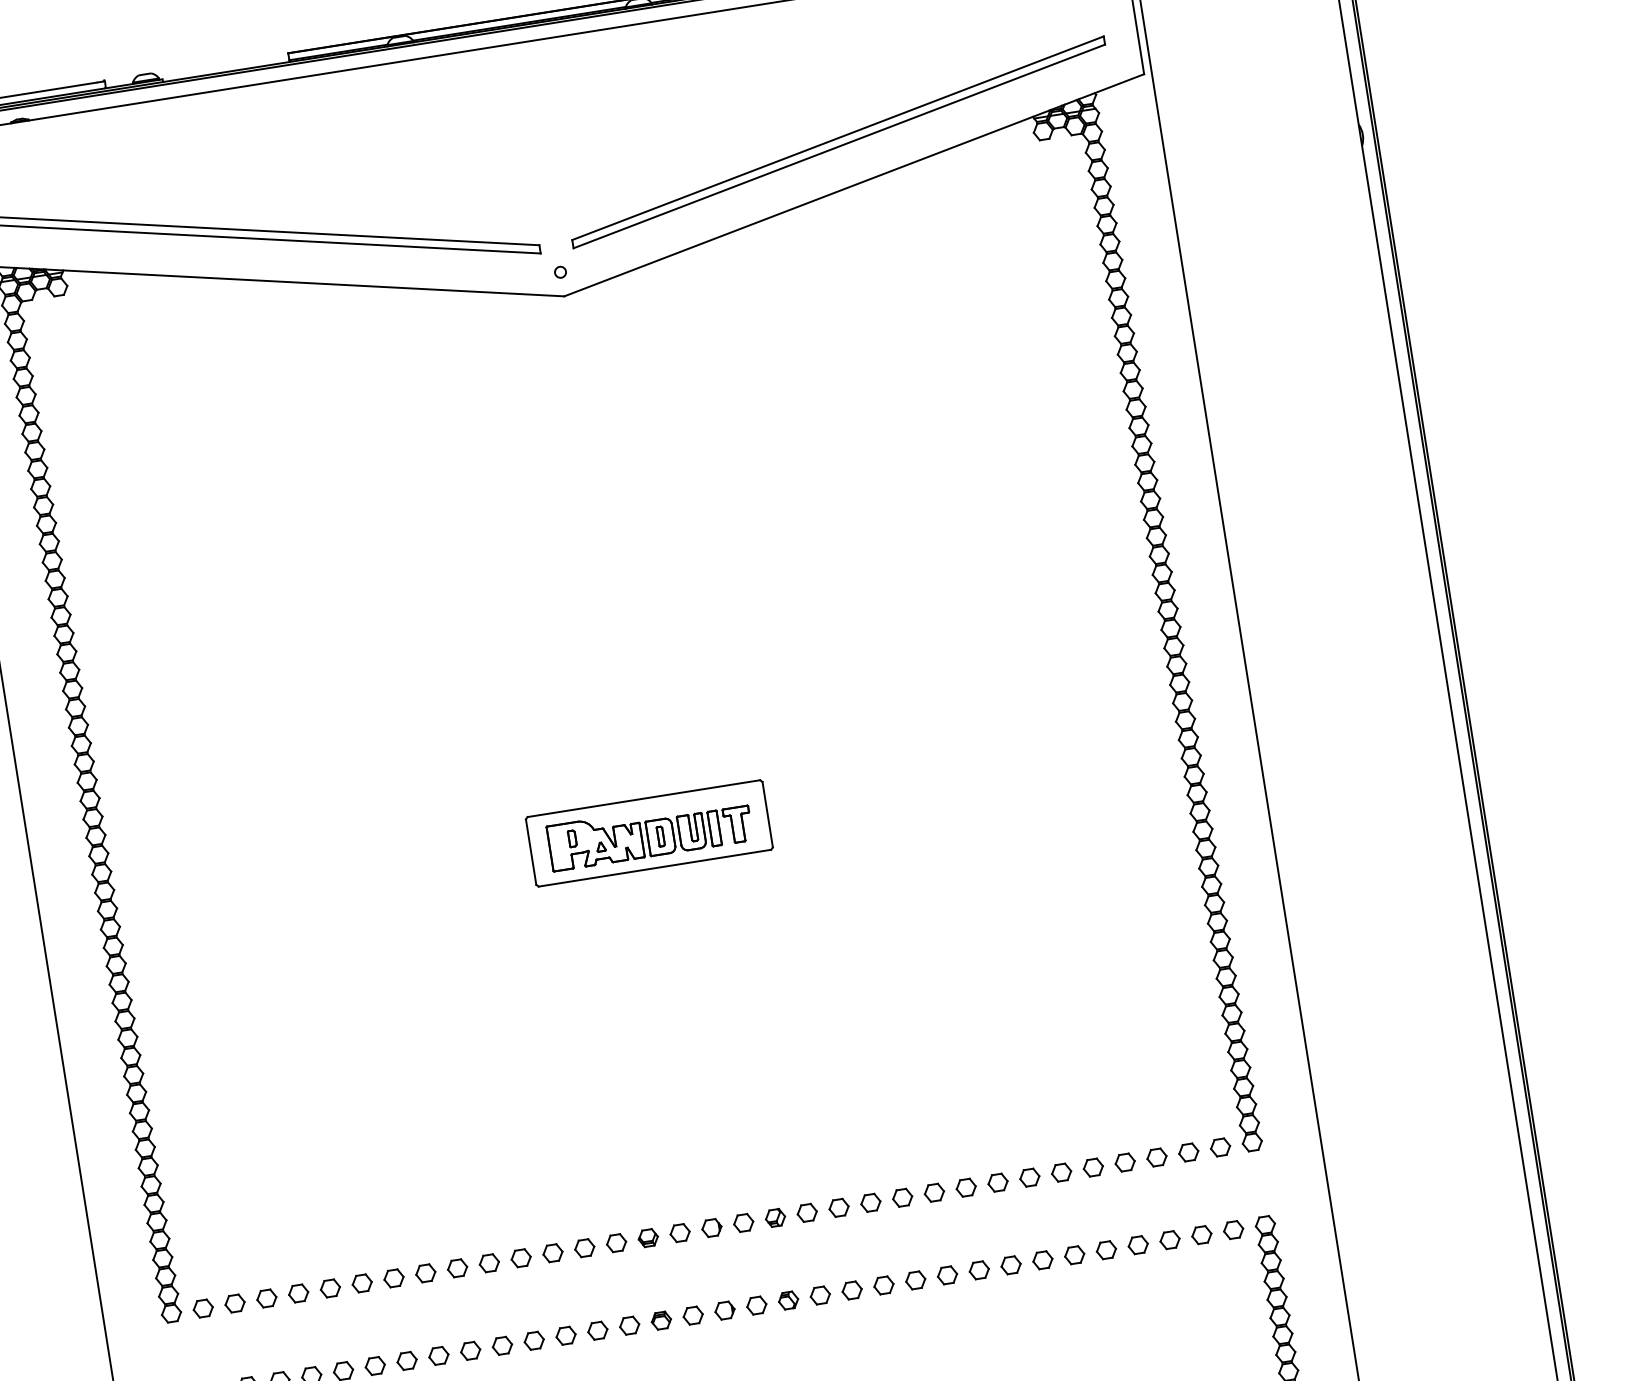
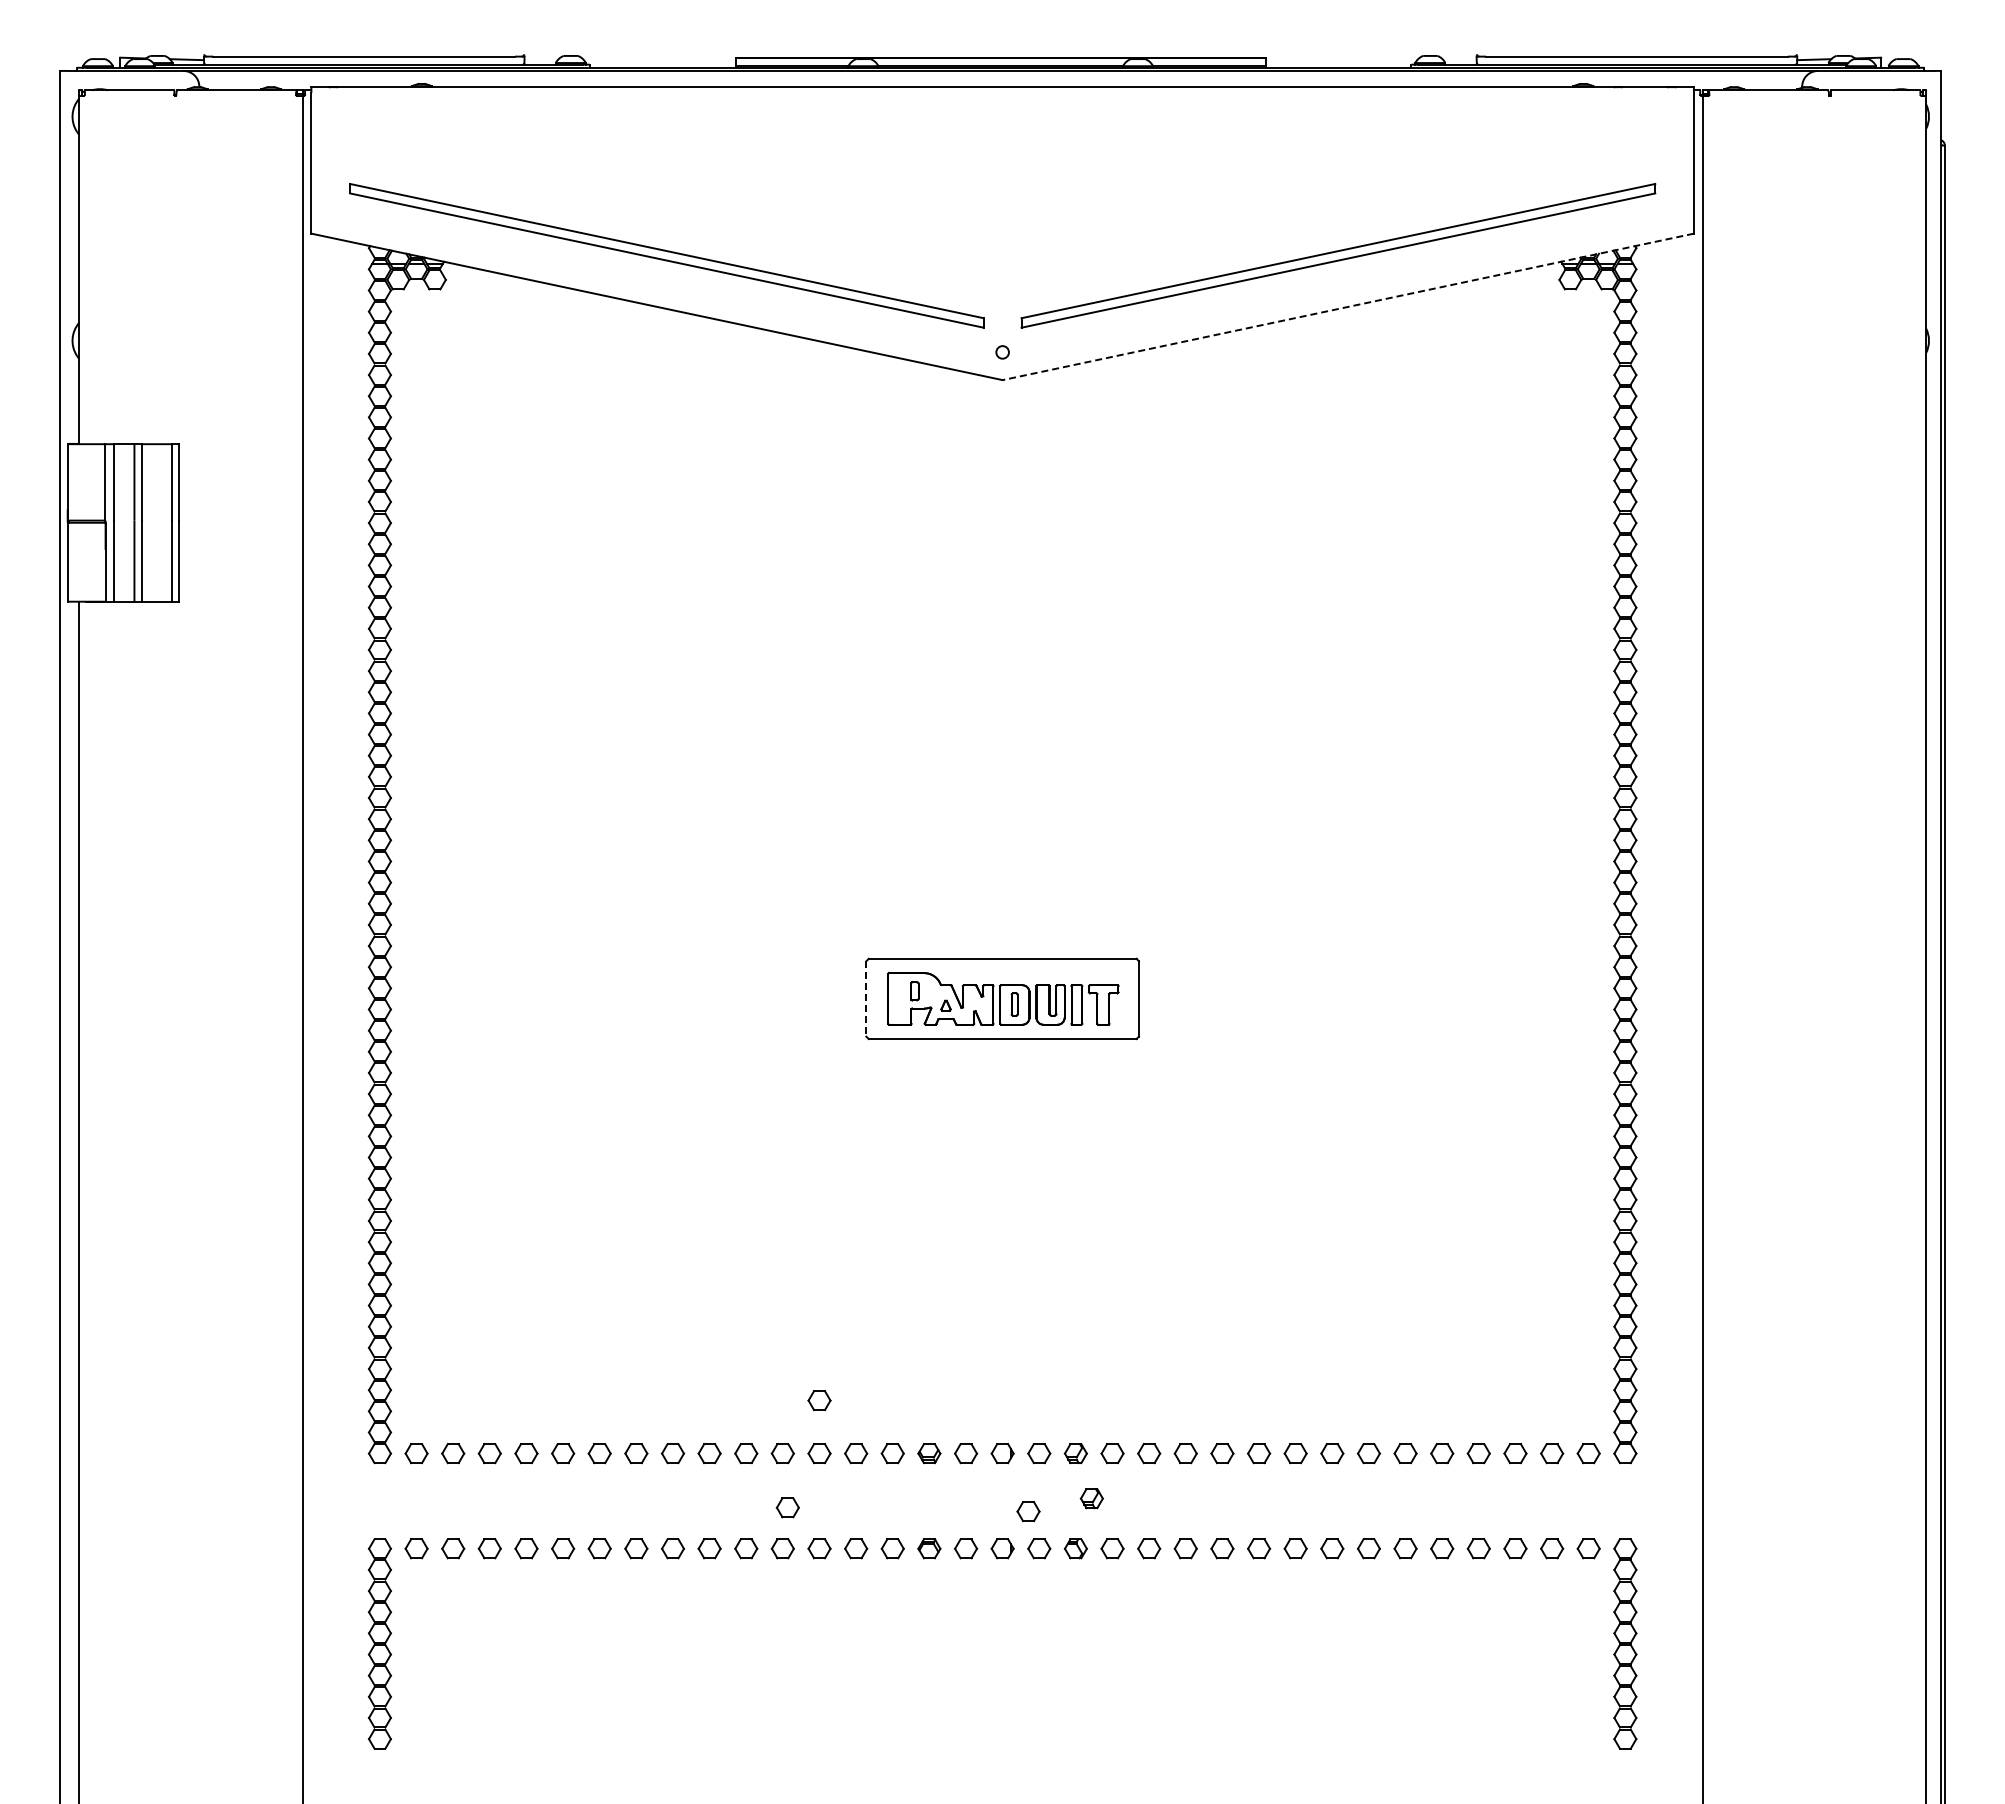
line: (853, 185) -> (1347, 306), solid -> dashed
line: (531, 851) -> (866, 998), solid -> dashed
part: (545, 1207) -> (819, 1400), added
part: (795, 1254) -> (1091, 1498), added
part: (742, 1274) -> (1028, 1511), added
part: (532, 1304) -> (787, 1507), added

